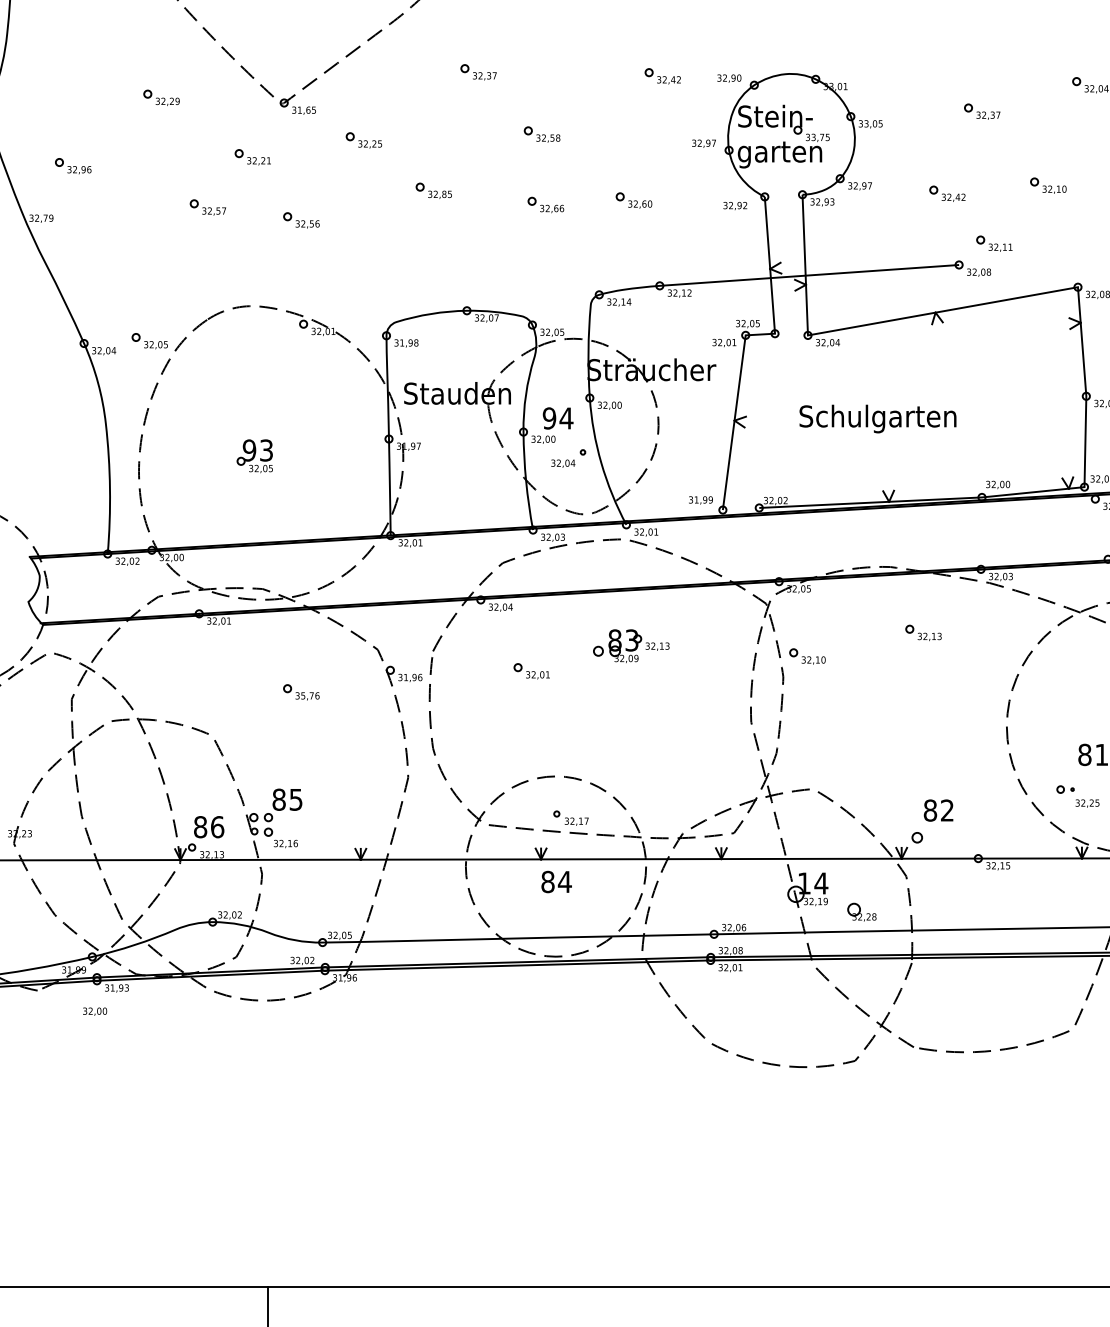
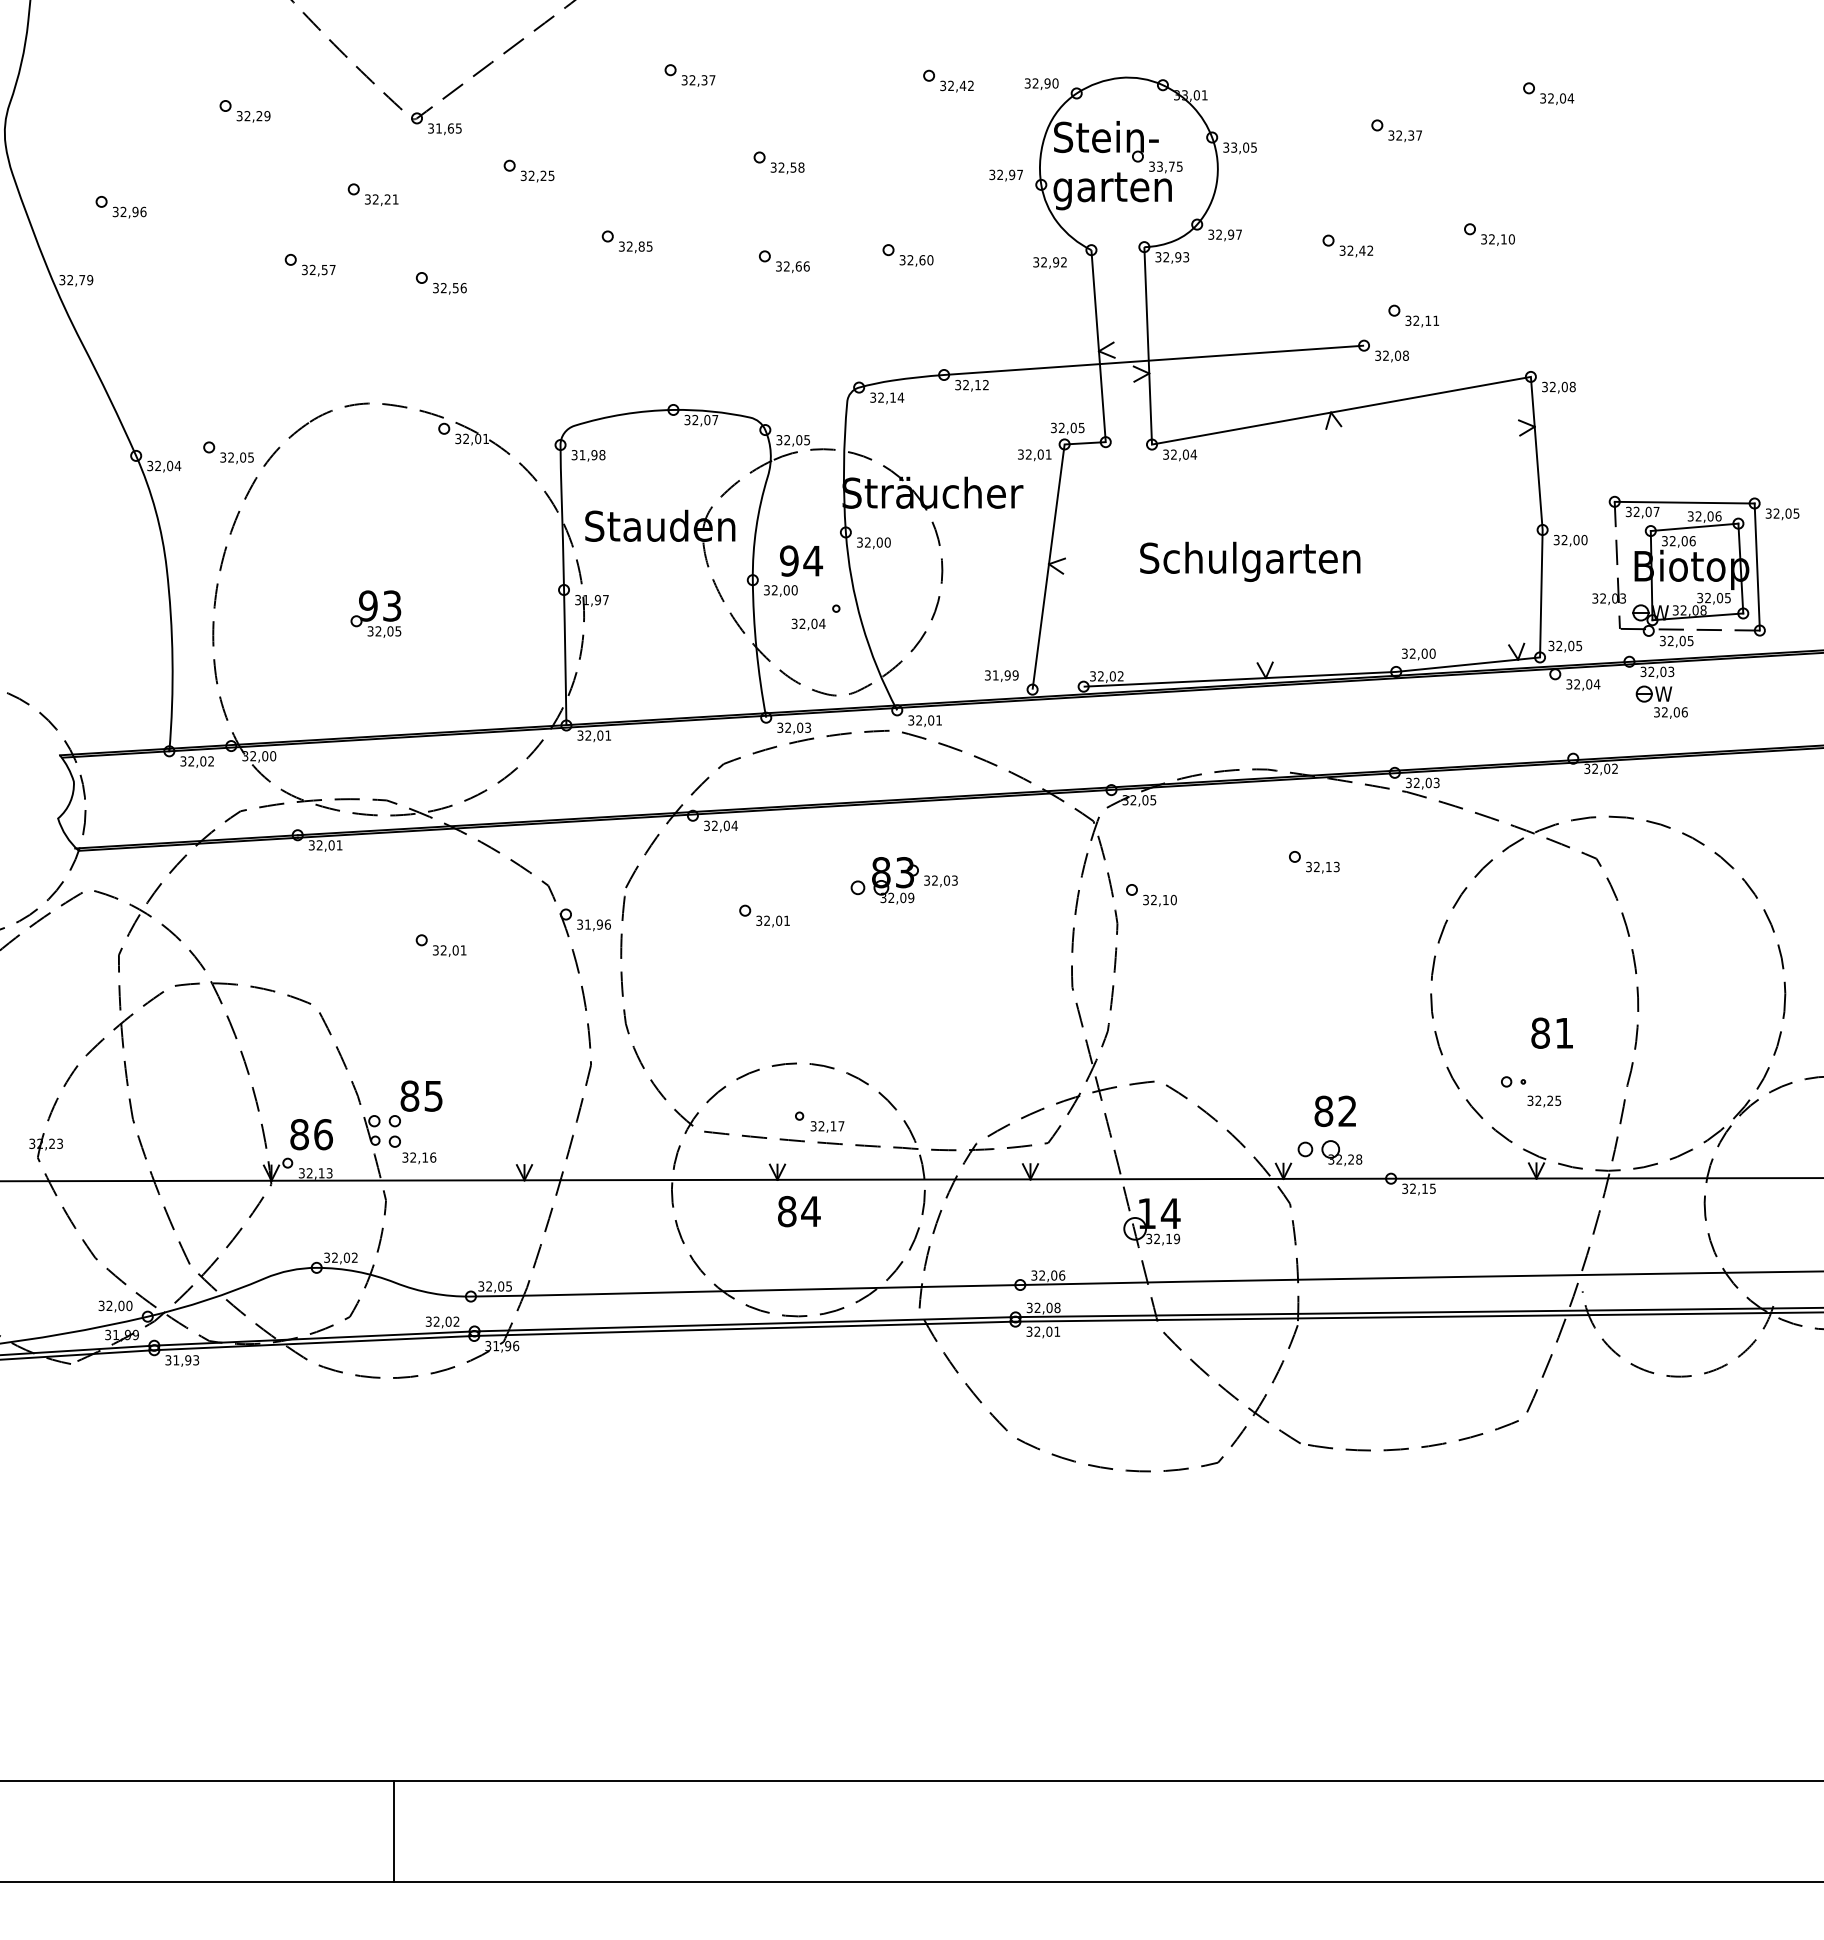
text: (661, 646) -> (946, 880), 32,13 -> 32,03
text: (310, 695) -> (453, 950), 35,76 -> 32,01
part: (861, 912) -> (1341, 1153), moved
text: (95, 1011) -> (115, 1306), moved

